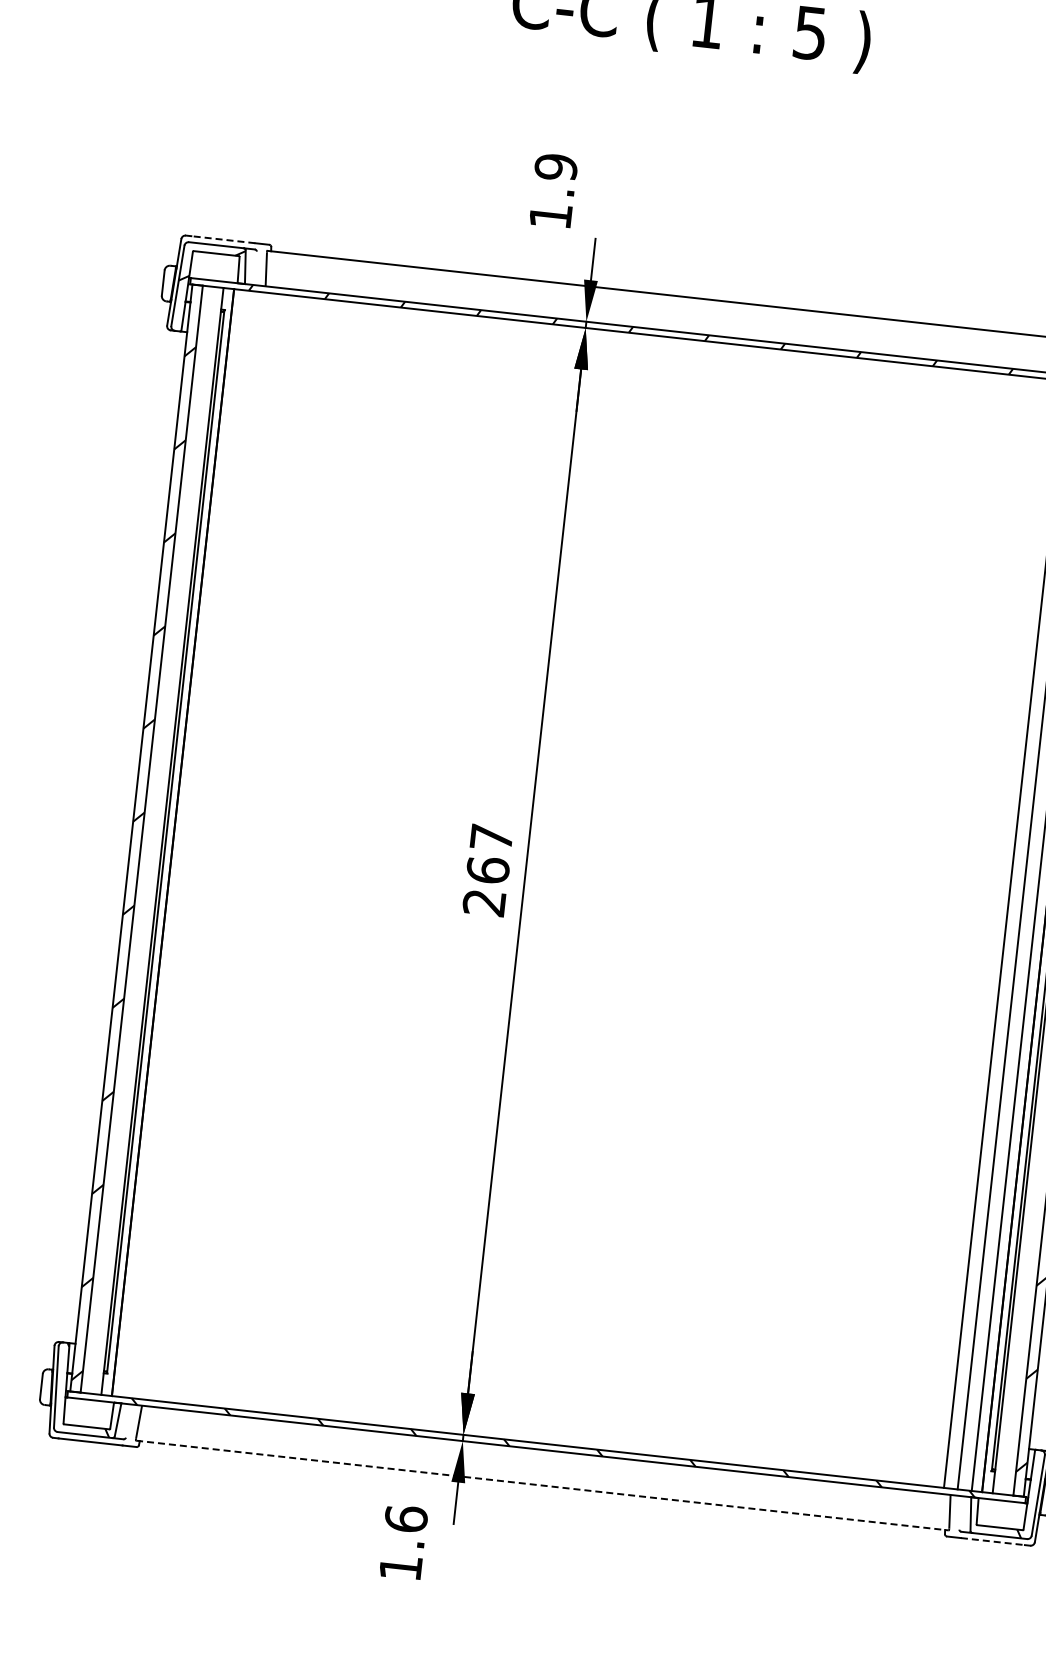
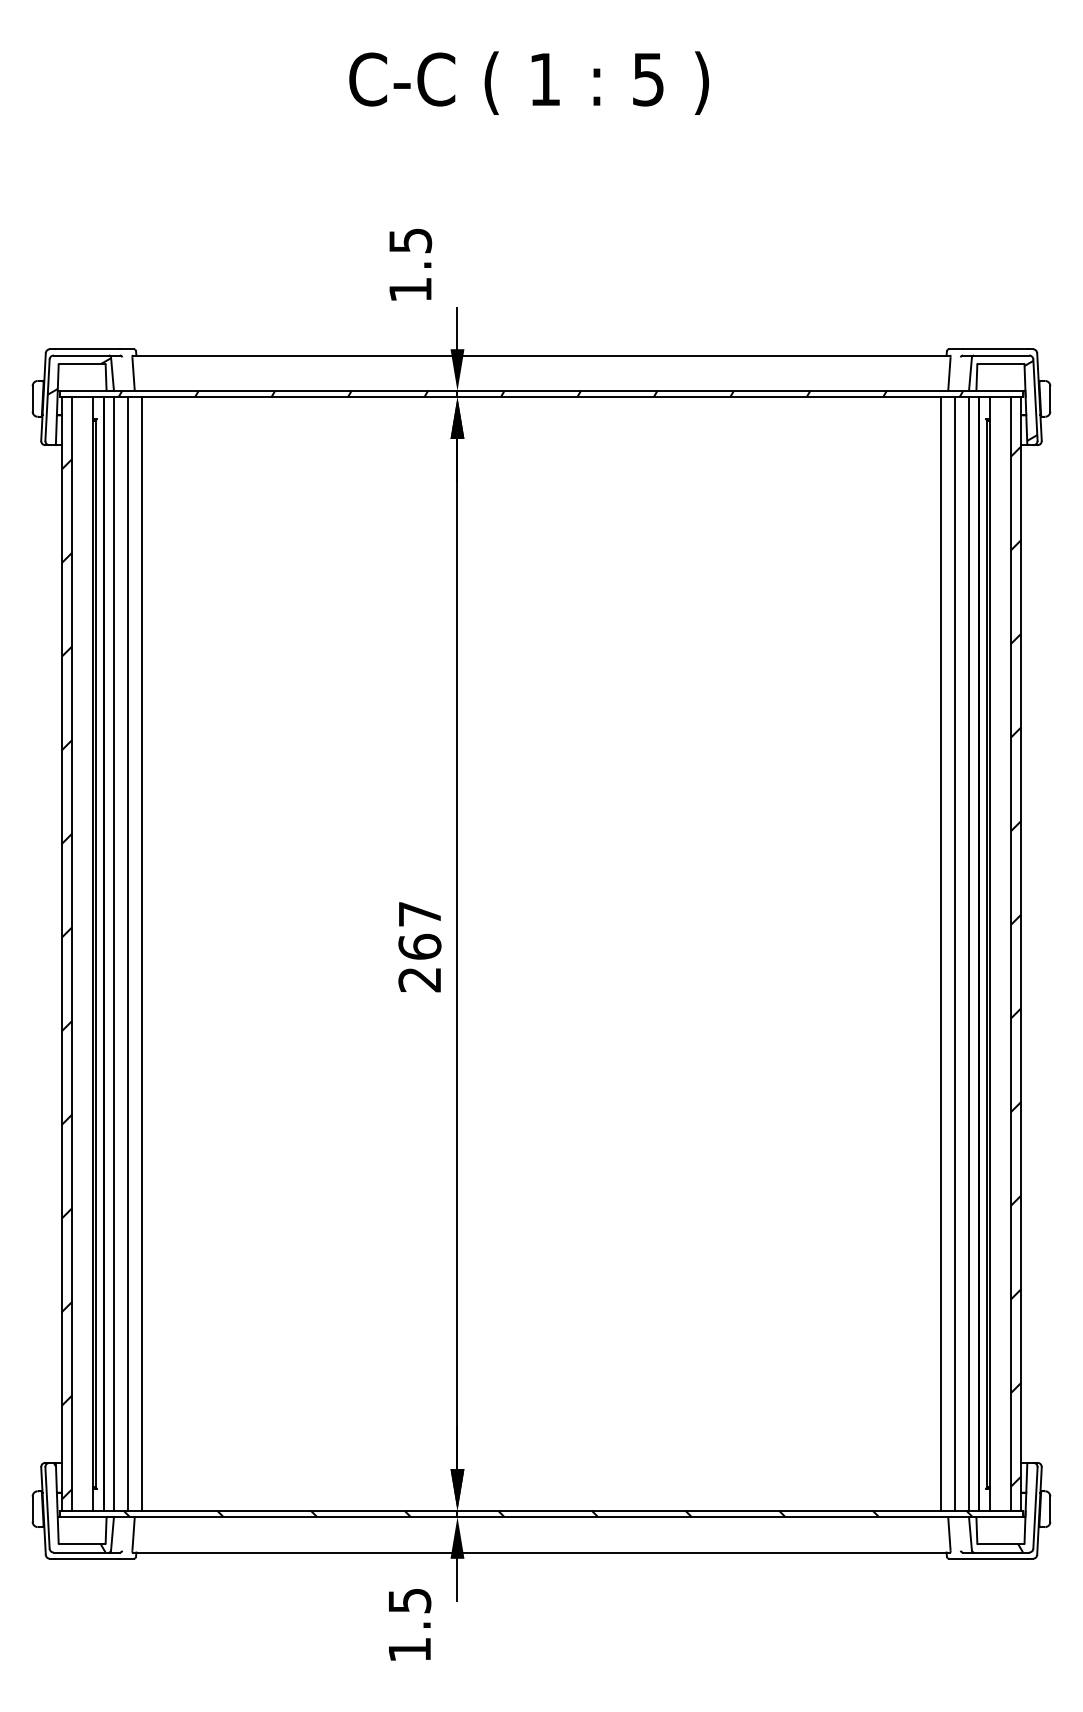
text: (556, 167) -> (410, 240), 1.9 -> 1.5
line: (223, 239) -> (87, 349), dashed -> solid
line: (183, 843) -> (114, 953), added
line: (197, 844) -> (128, 953), added
line: (211, 846) -> (142, 953), added
line: (542, 1485) -> (541, 1552), dashed -> solid
text: (405, 1518) -> (409, 1600), 1.6 -> 1.5
line: (993, 1541) -> (995, 1558), dashed -> solid

